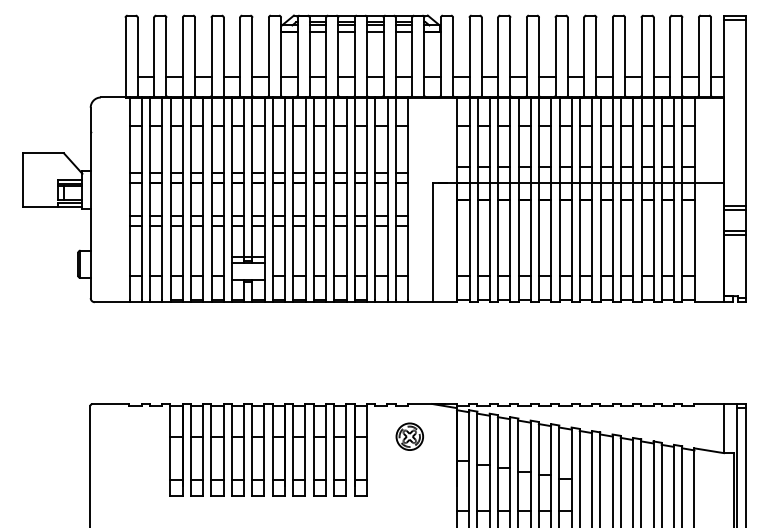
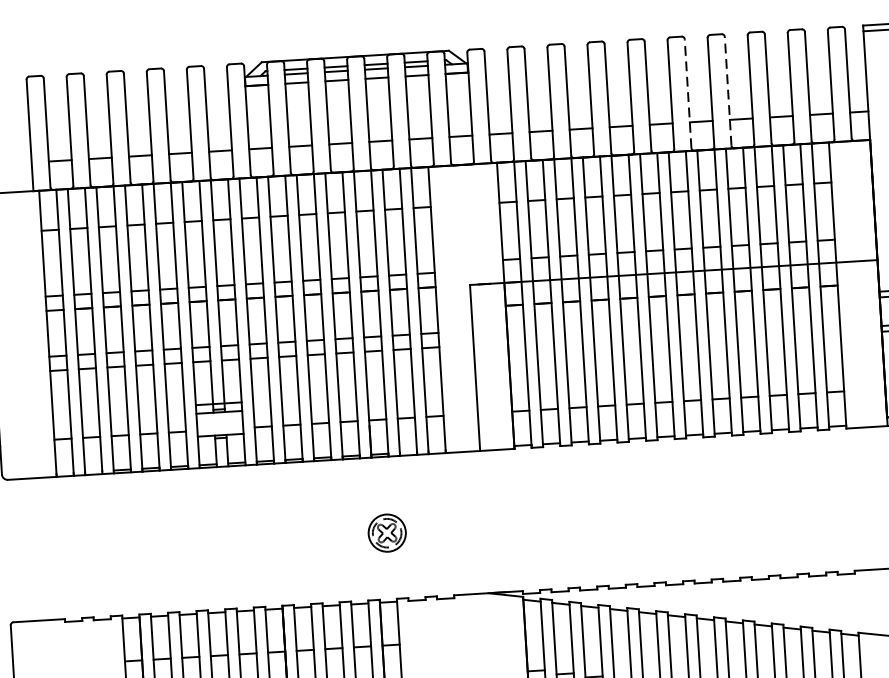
line: (596, 56) -> (688, 93), solid -> dashed
line: (625, 56) -> (728, 91), solid -> dashed
part: (409, 436) -> (386, 532), moved

